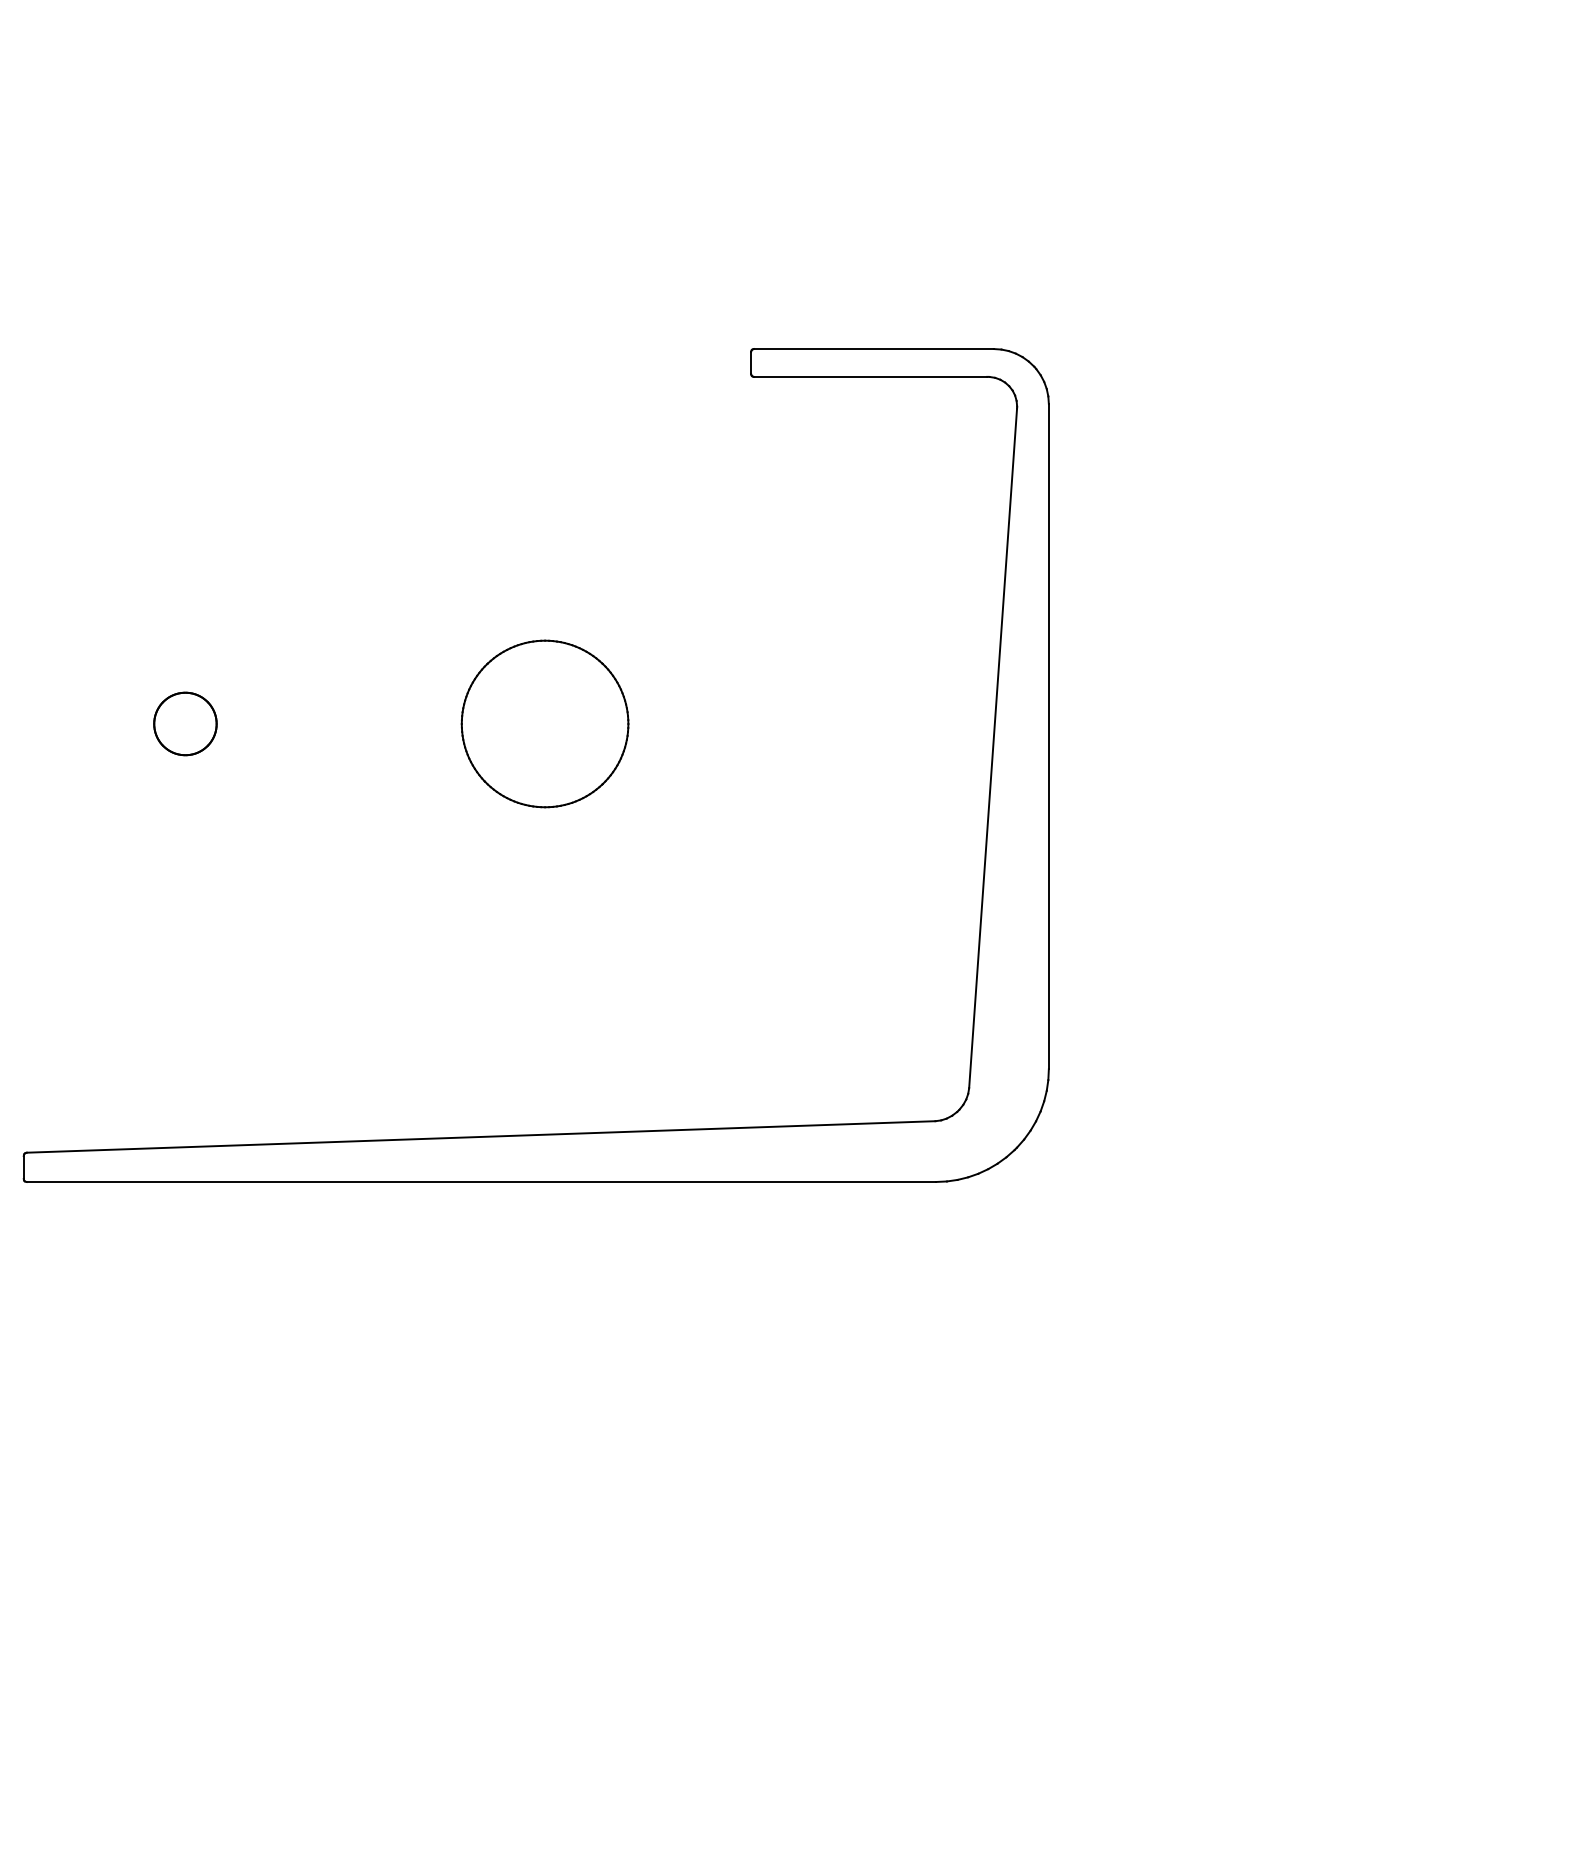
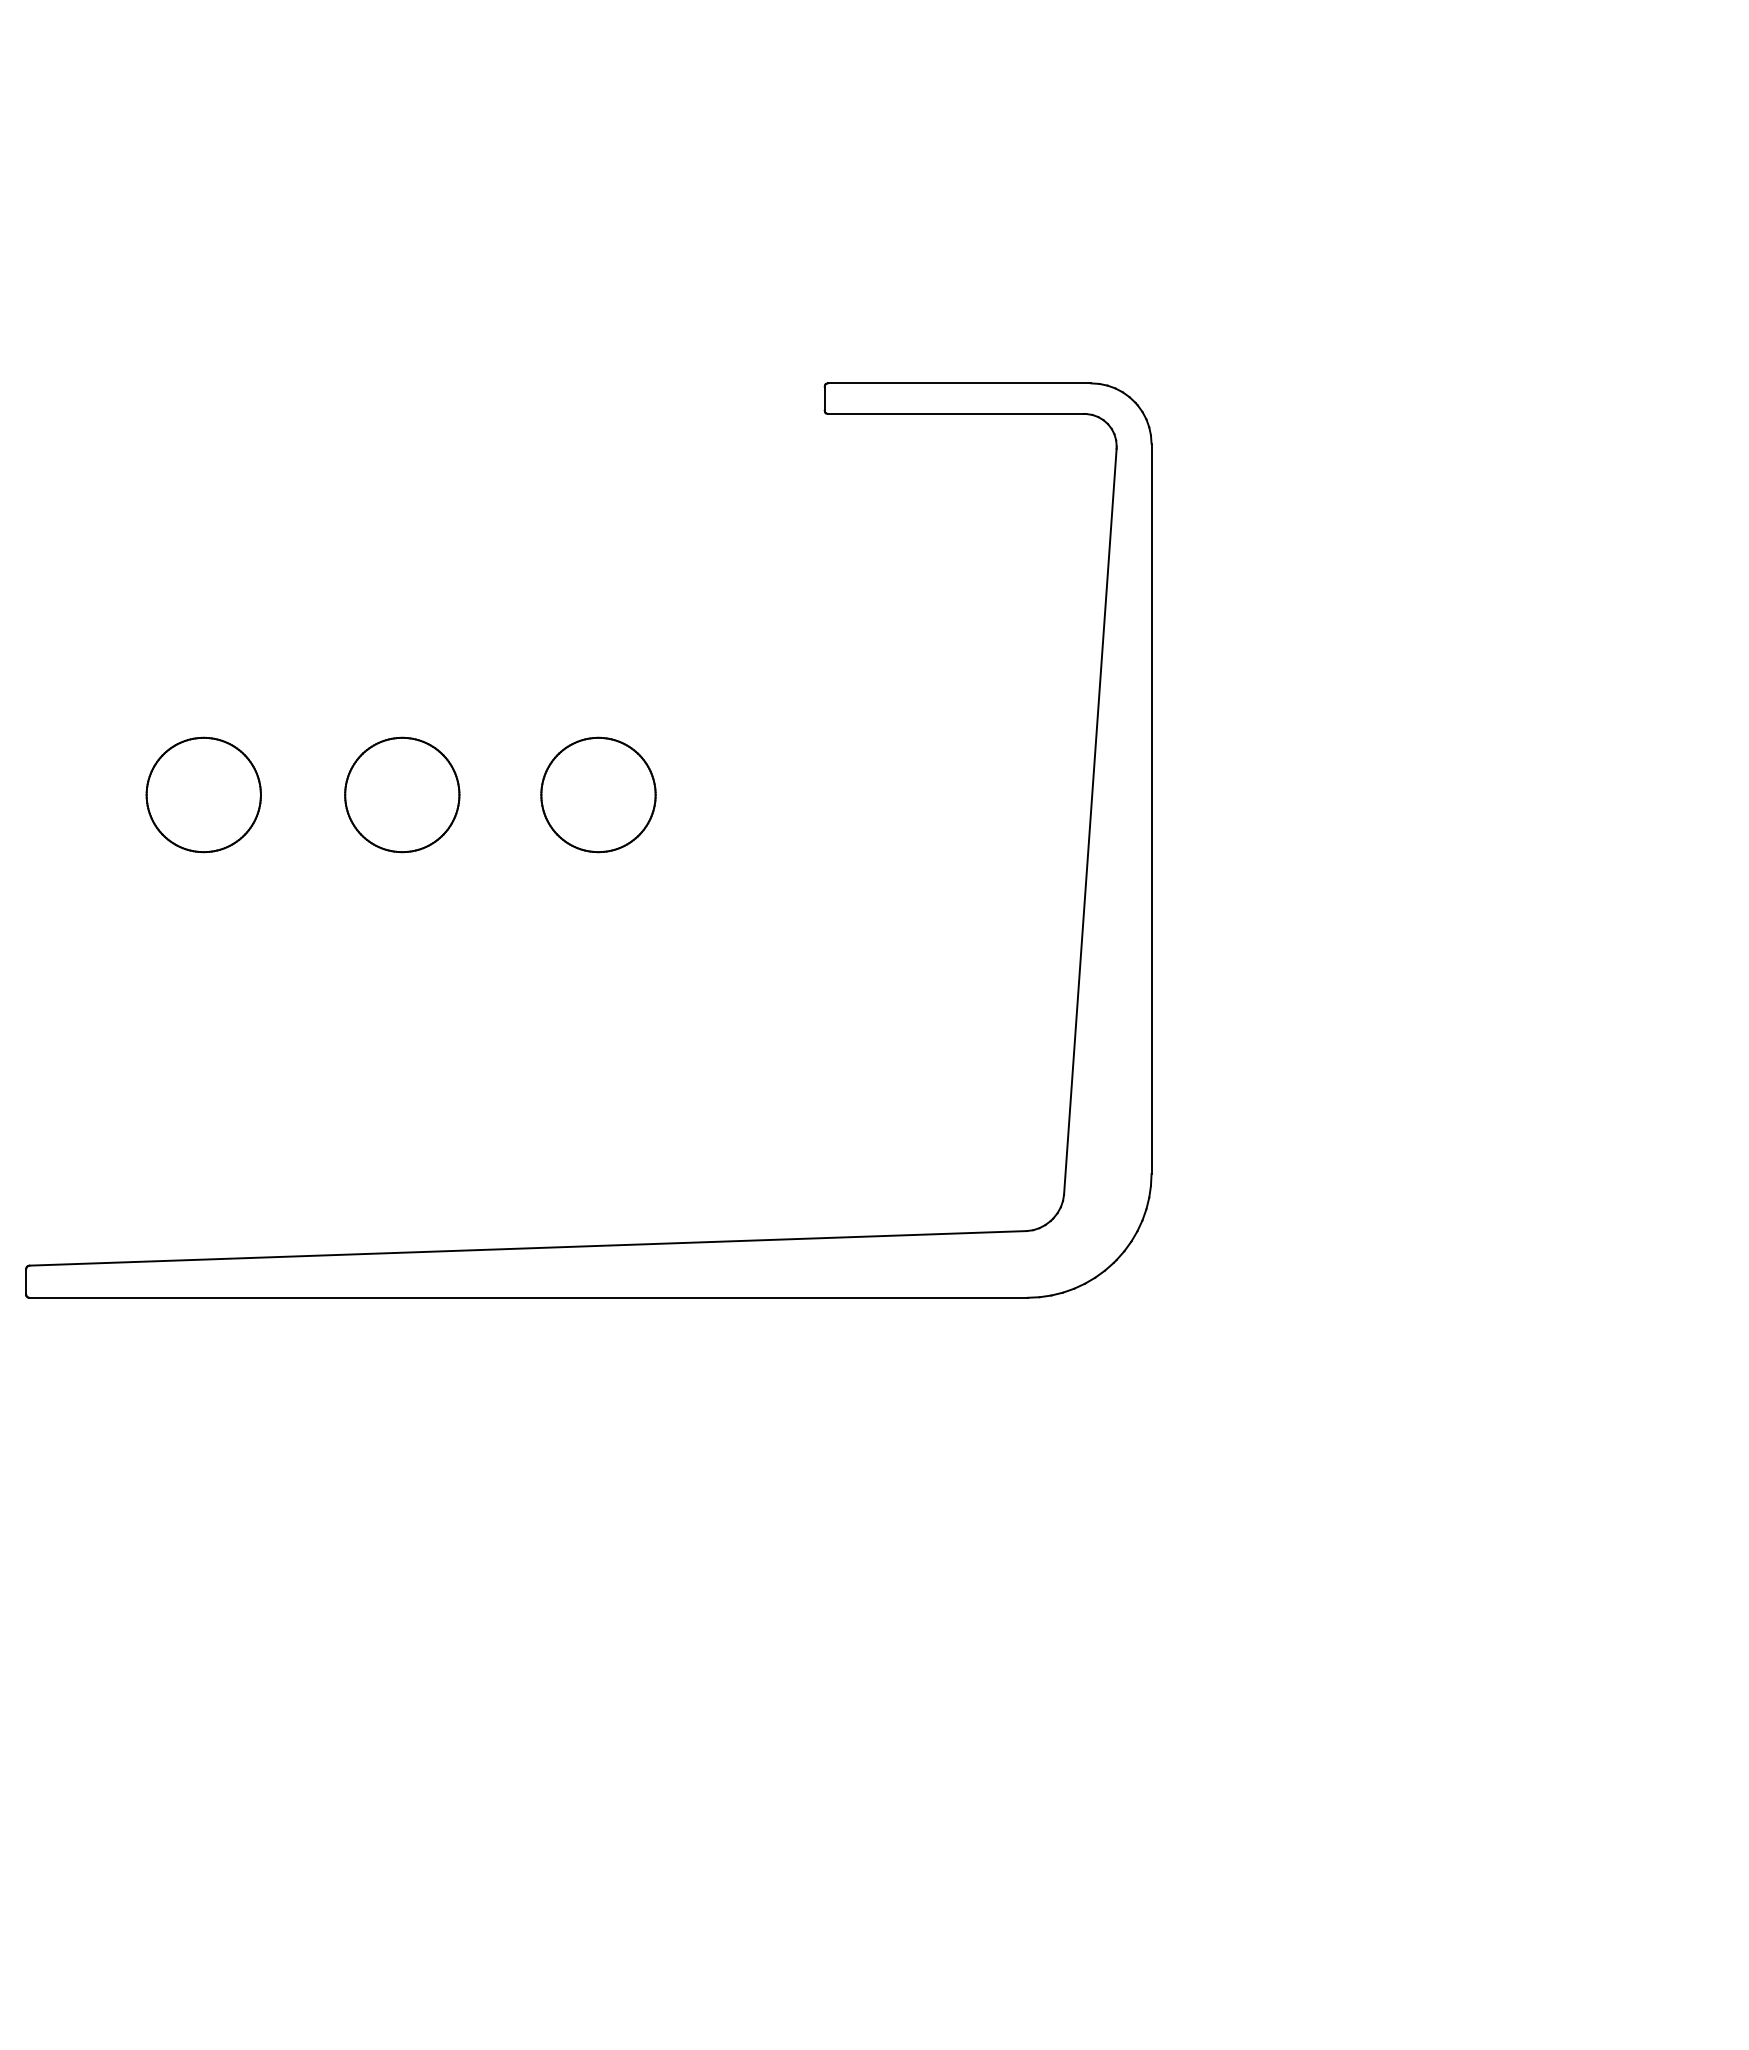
part: (185, 723) -> (203, 794), size x1.67
part: (366, 723) -> (402, 794), added
part: (545, 723) -> (598, 794), size x0.62

